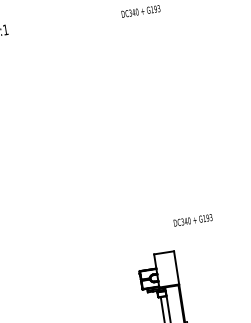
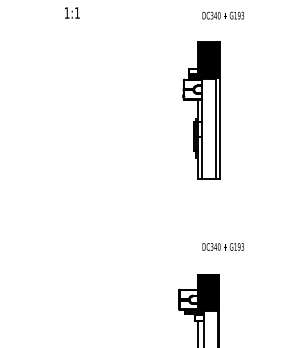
part: (134, 102) -> (201, 110), added
text: (193, 219) -> (223, 246), moved
hatch: (166, 269) -> (208, 292), added

